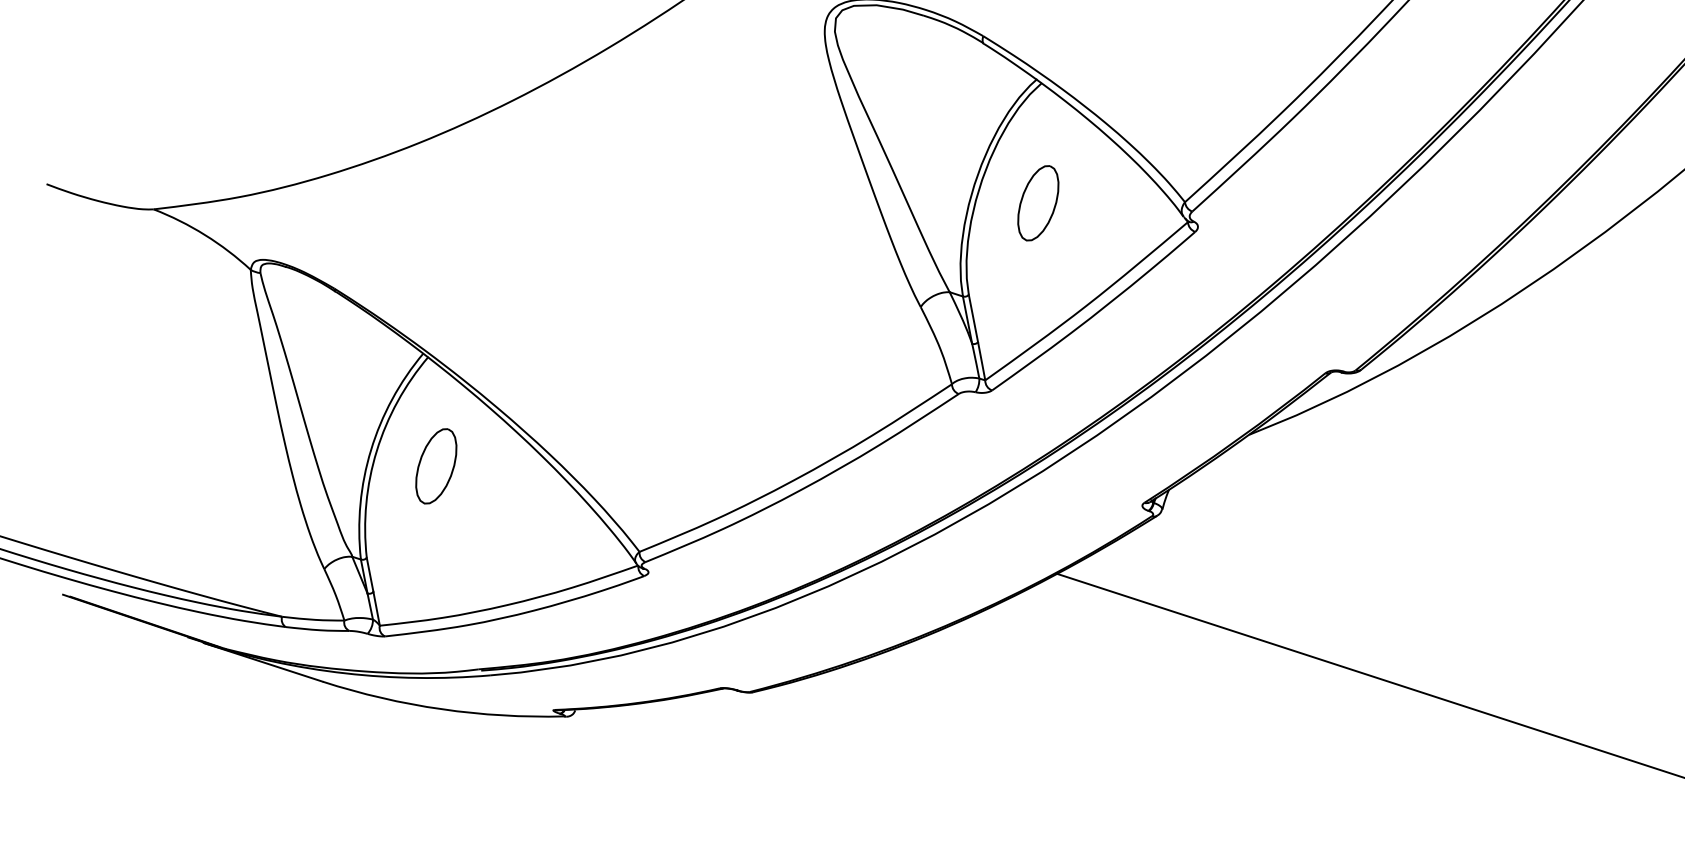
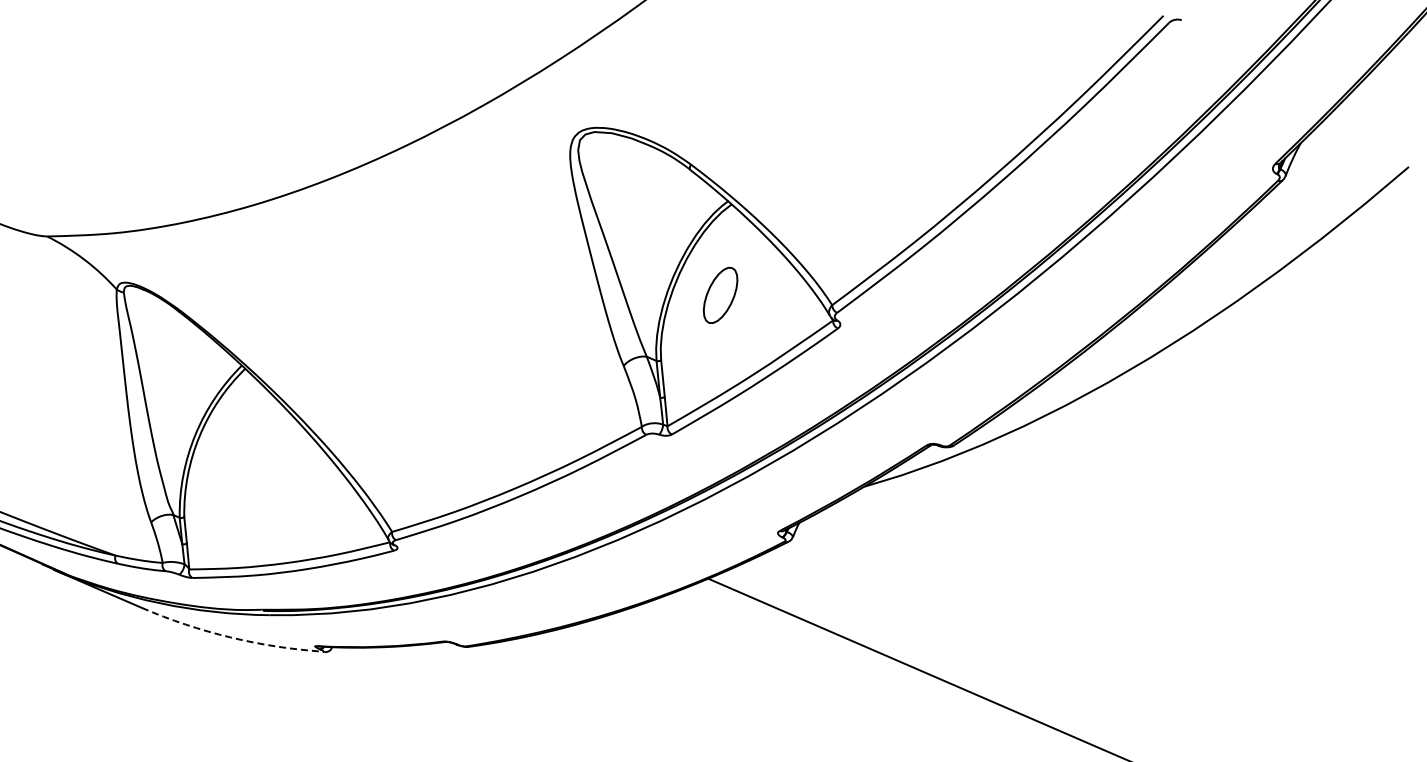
part: (435, 465) -> (243, 451), removed
arc: (441, 709) -> (230, 637), solid -> dashed

